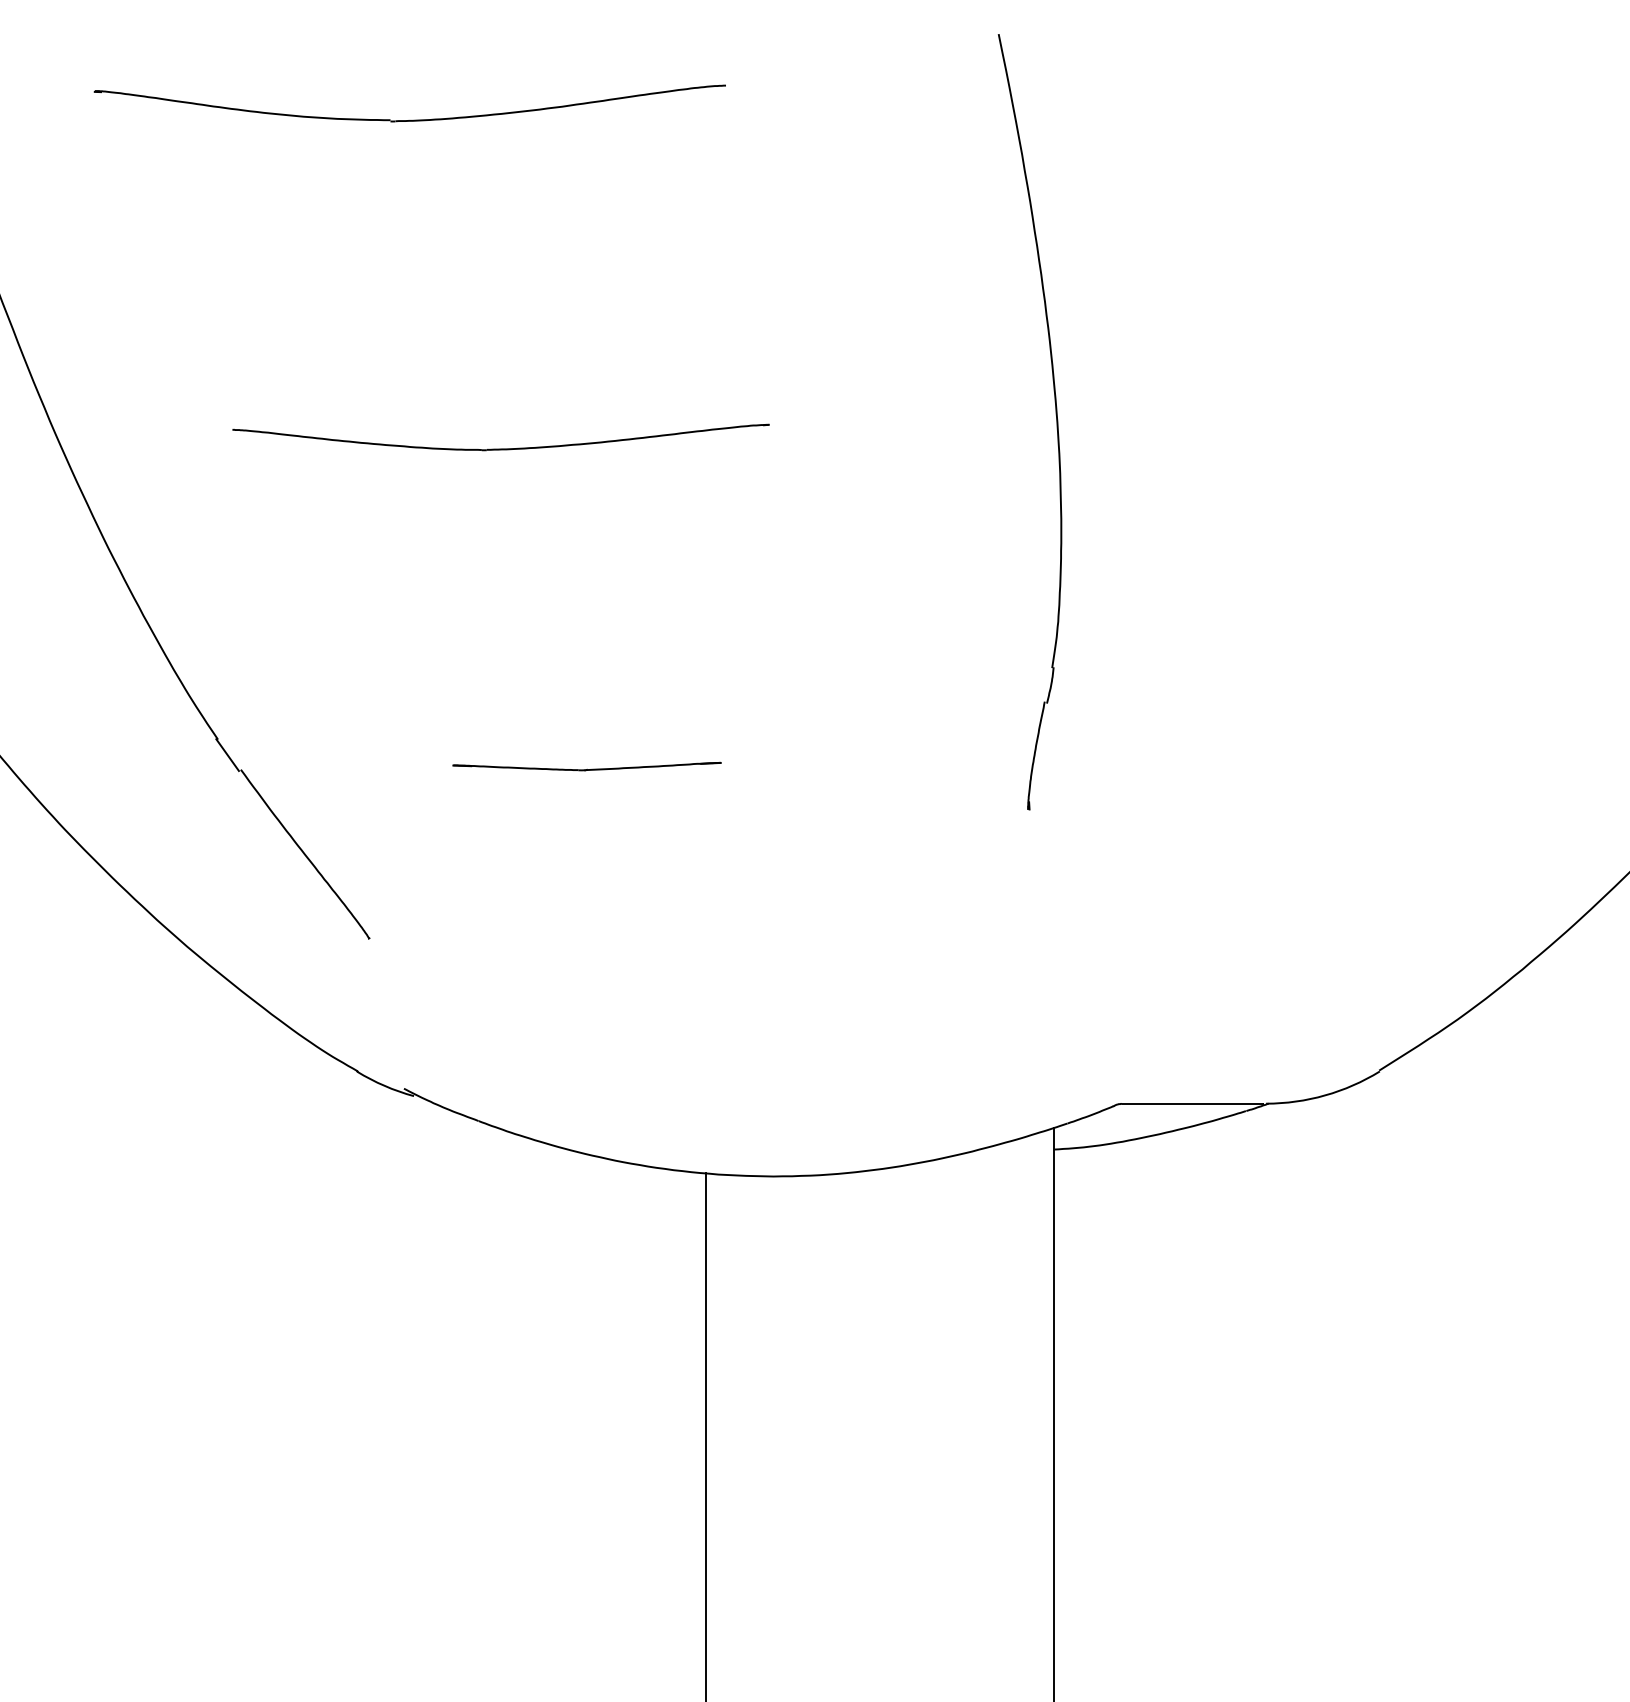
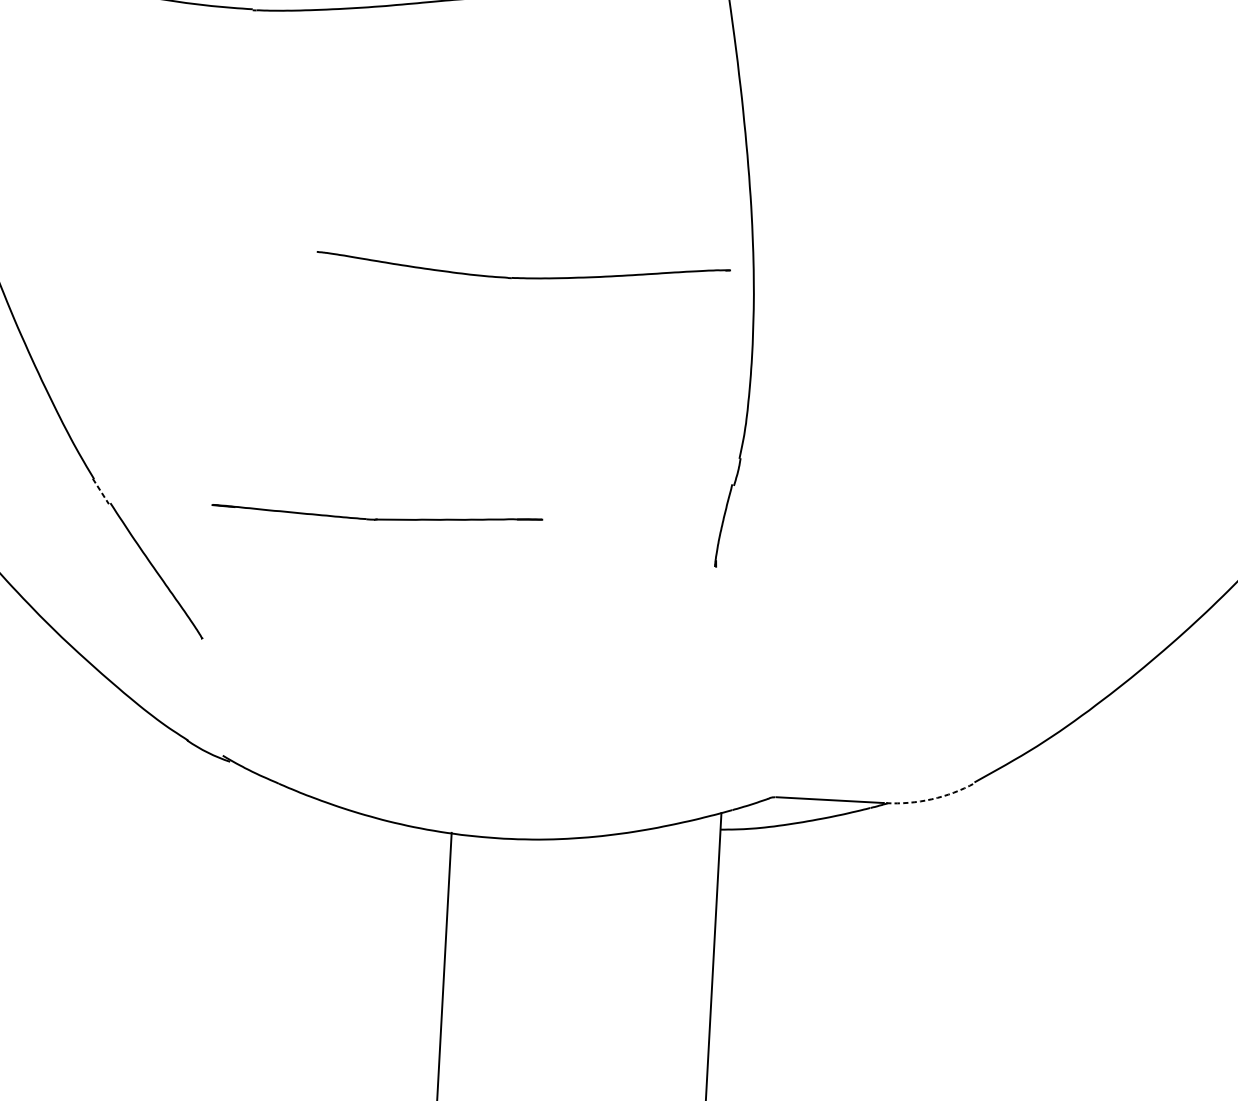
part: (500, 448) -> (522, 277), moved
line: (227, 755) -> (100, 491), solid -> dashed
part: (586, 766) -> (376, 515), size x1.6
arc: (1325, 1095) -> (932, 799), solid -> dashed

